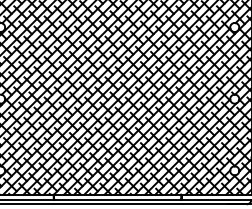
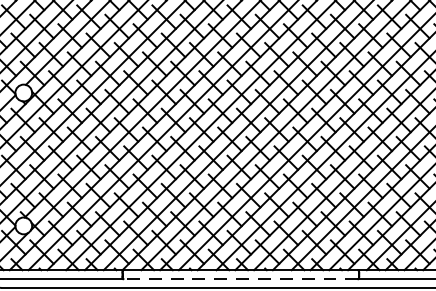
line: (117, 199) -> (240, 279), solid -> dashed

